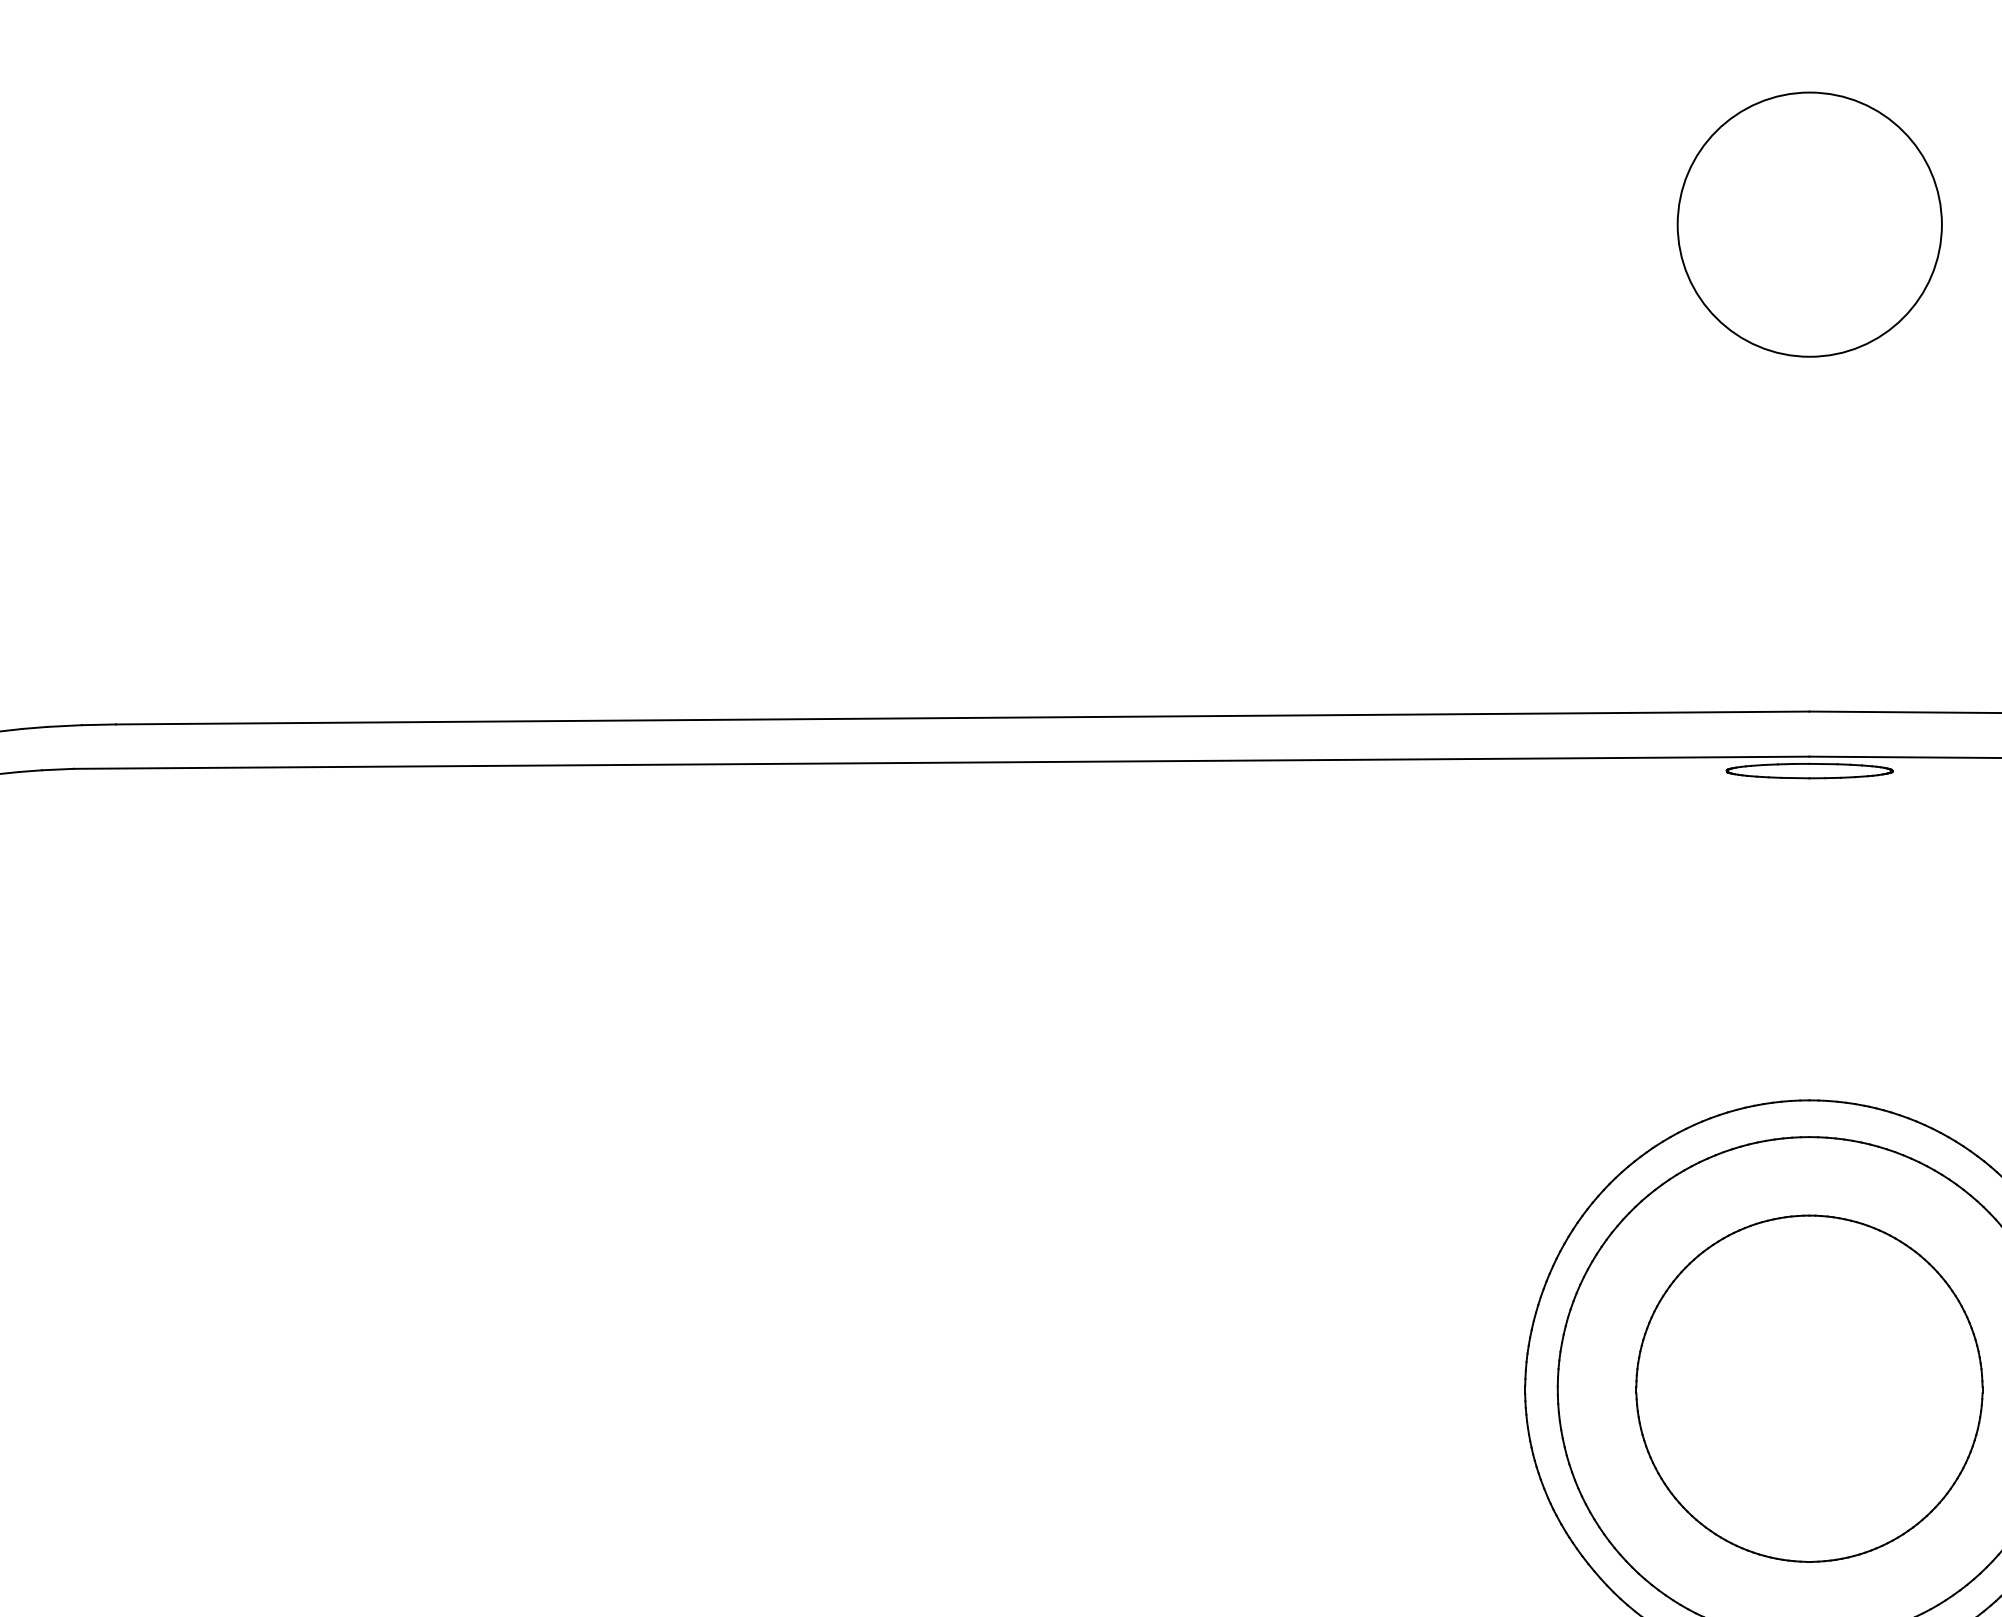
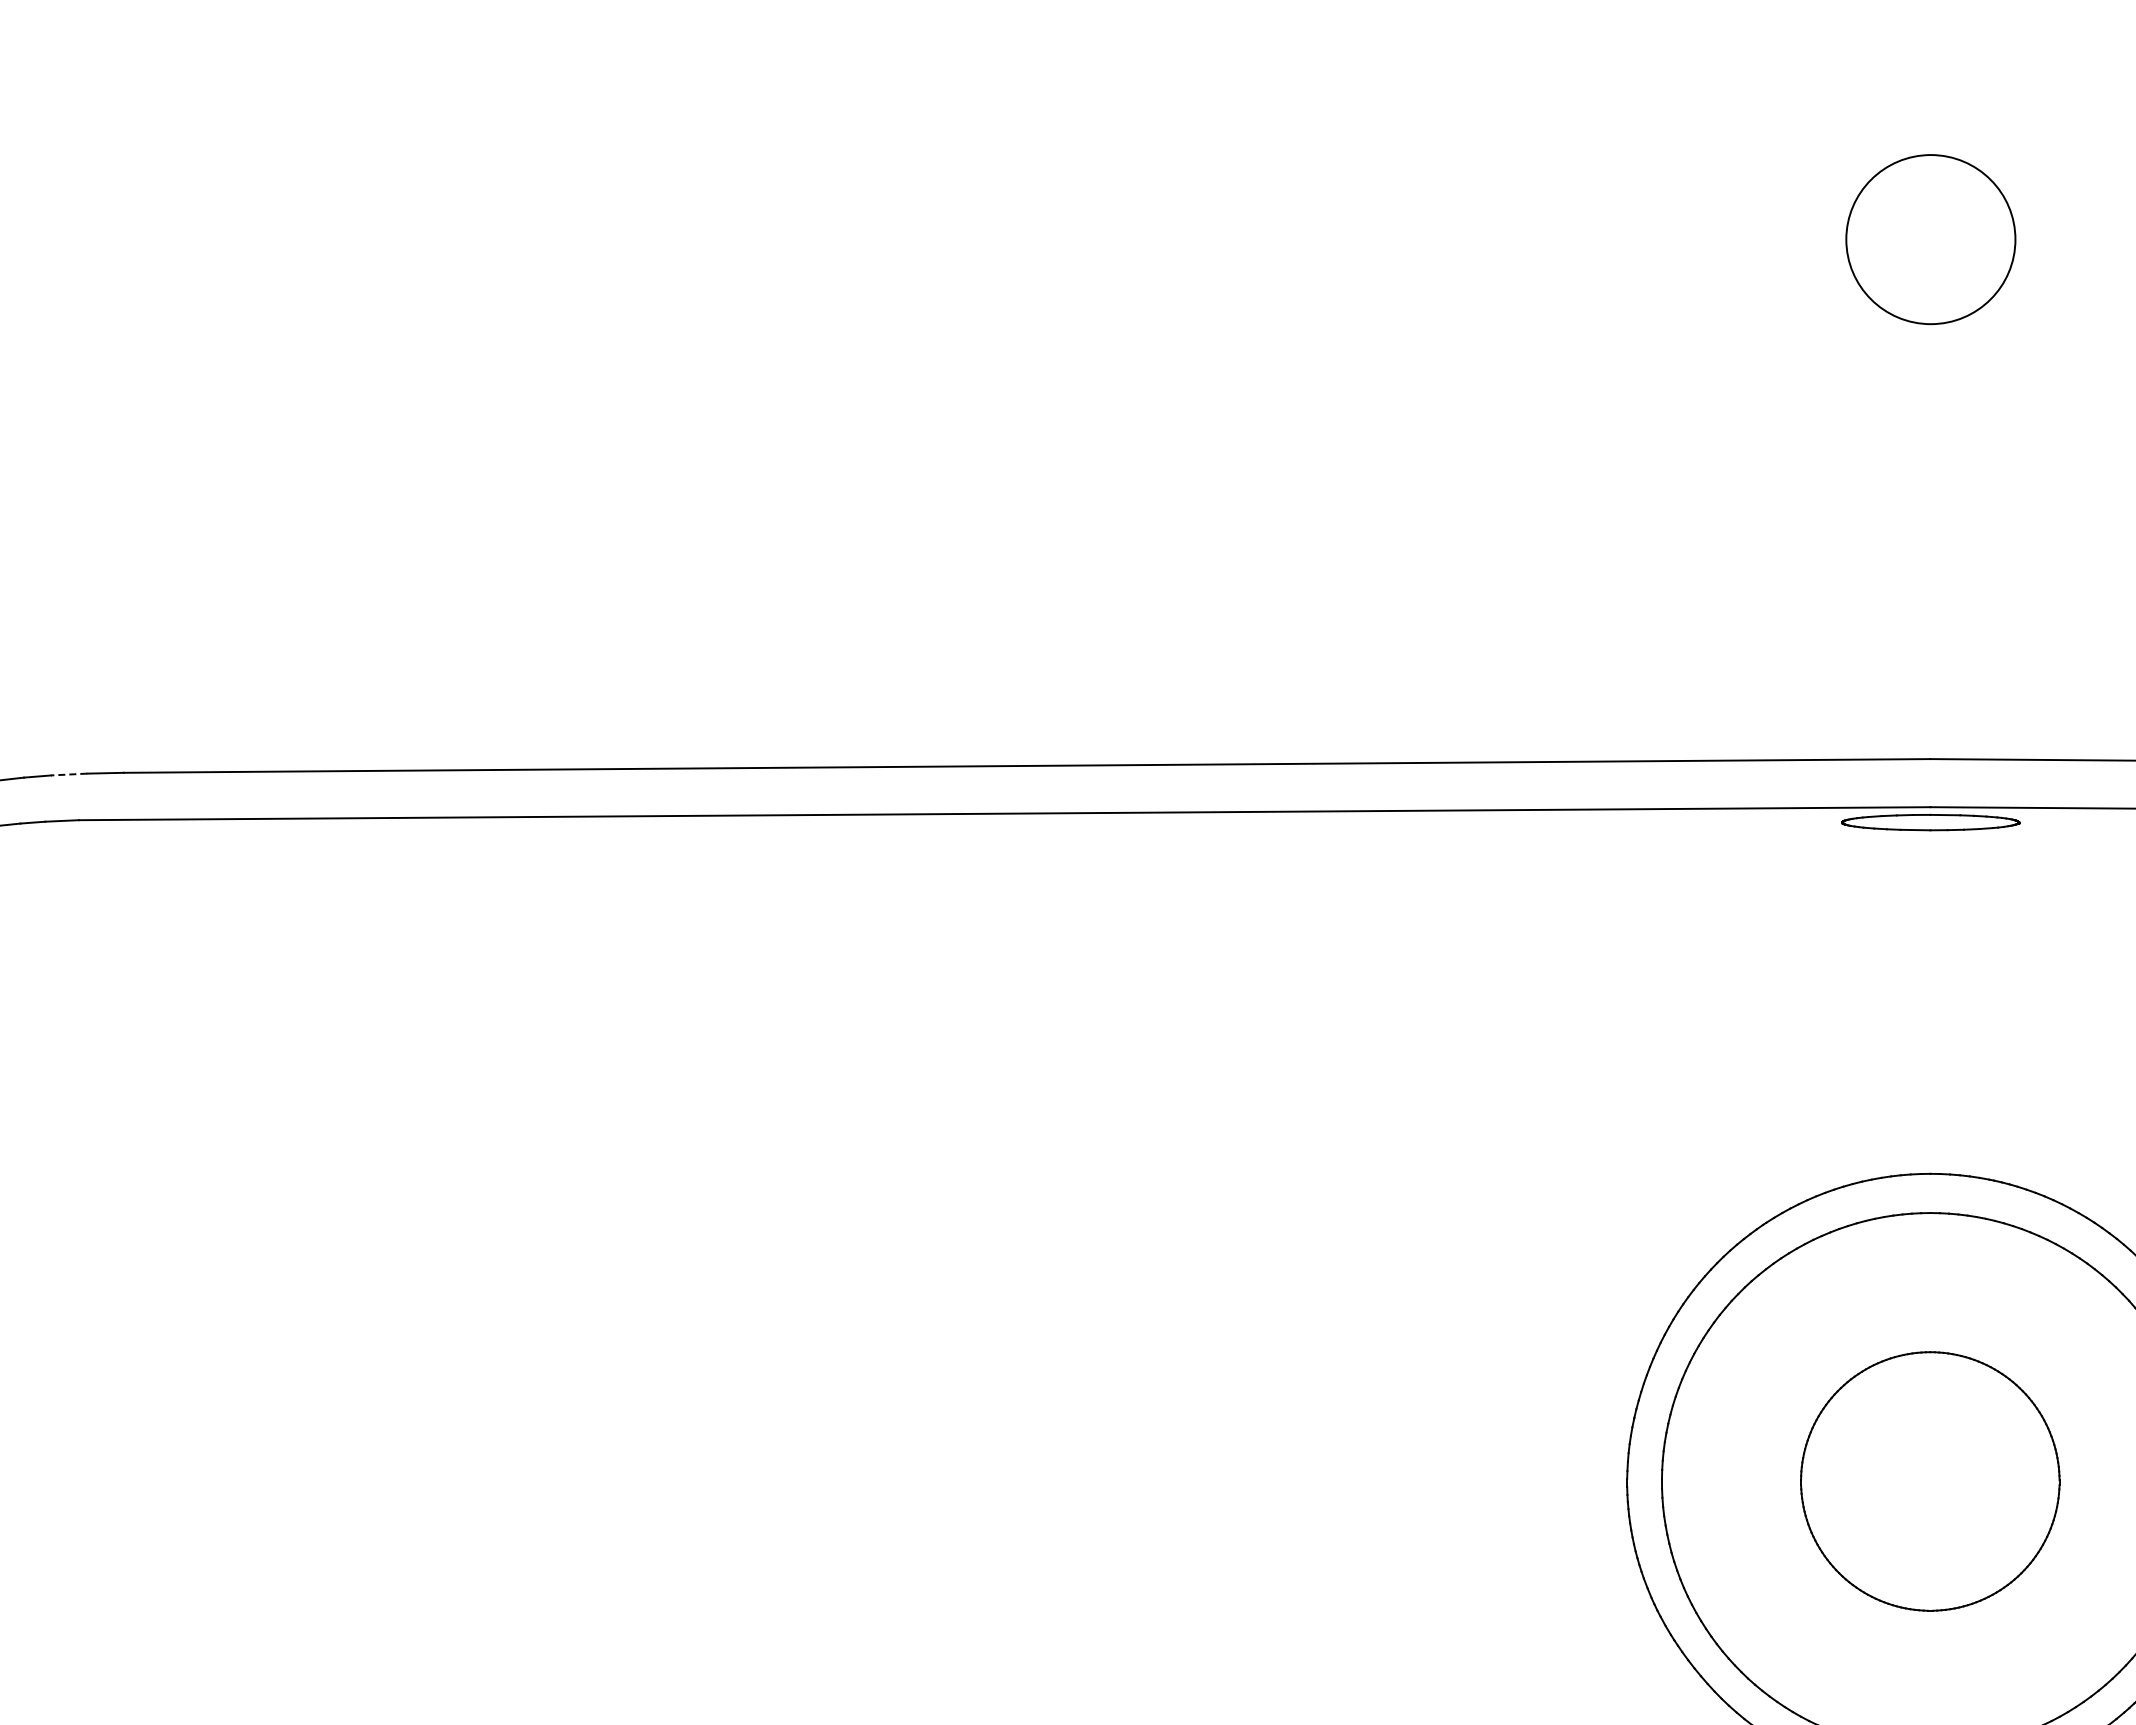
circle: (1809, 224) -> (1930, 239), size x0.6
line: (64, 726) -> (68, 774), solid -> dashed
part: (1808, 1388) -> (1929, 1481), size x0.7

